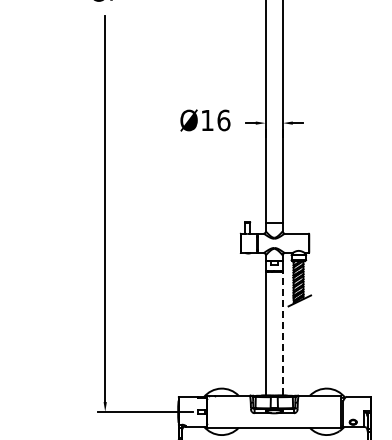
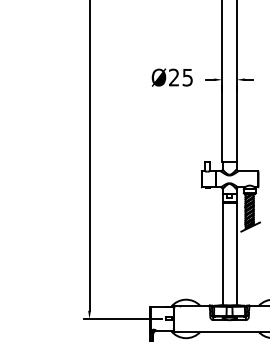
text: (215, 120) -> (180, 77), Ø16 -> Ø25
line: (282, 333) -> (236, 254), dashed -> solid

